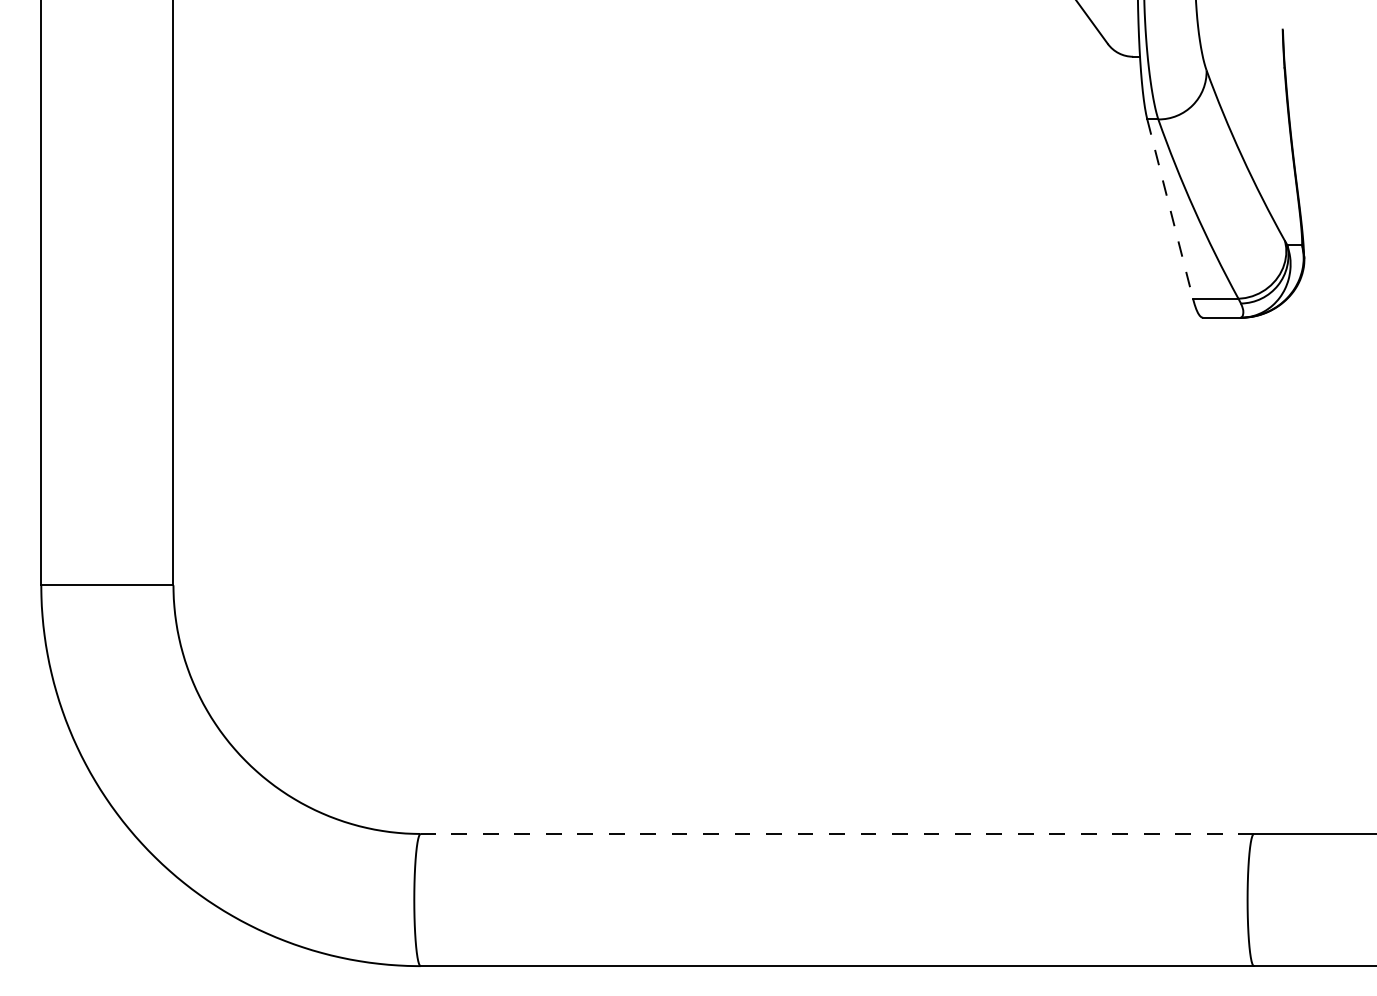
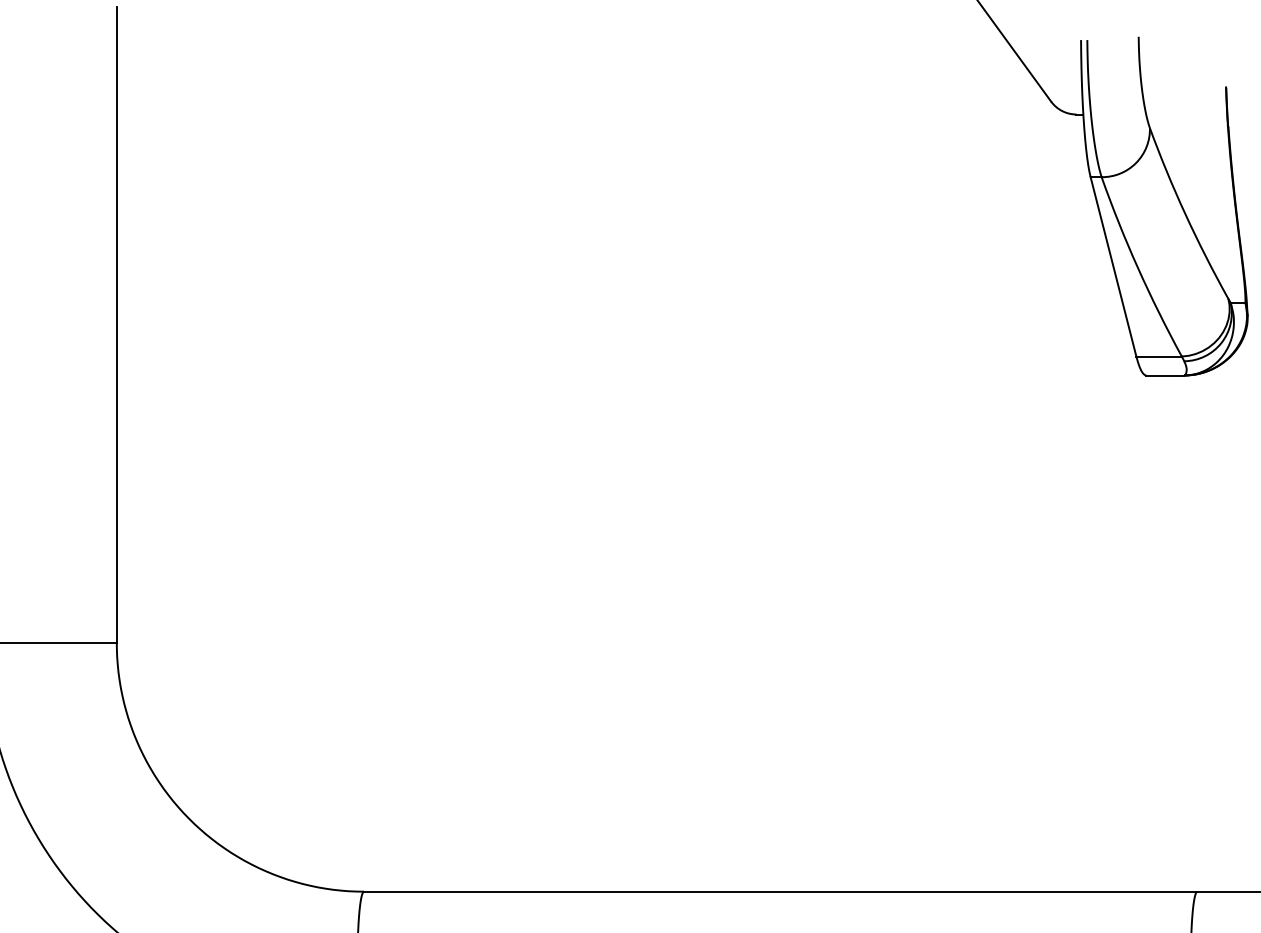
line: (1170, 209) -> (1113, 267), dashed -> solid
line: (837, 833) -> (780, 891), dashed -> solid

